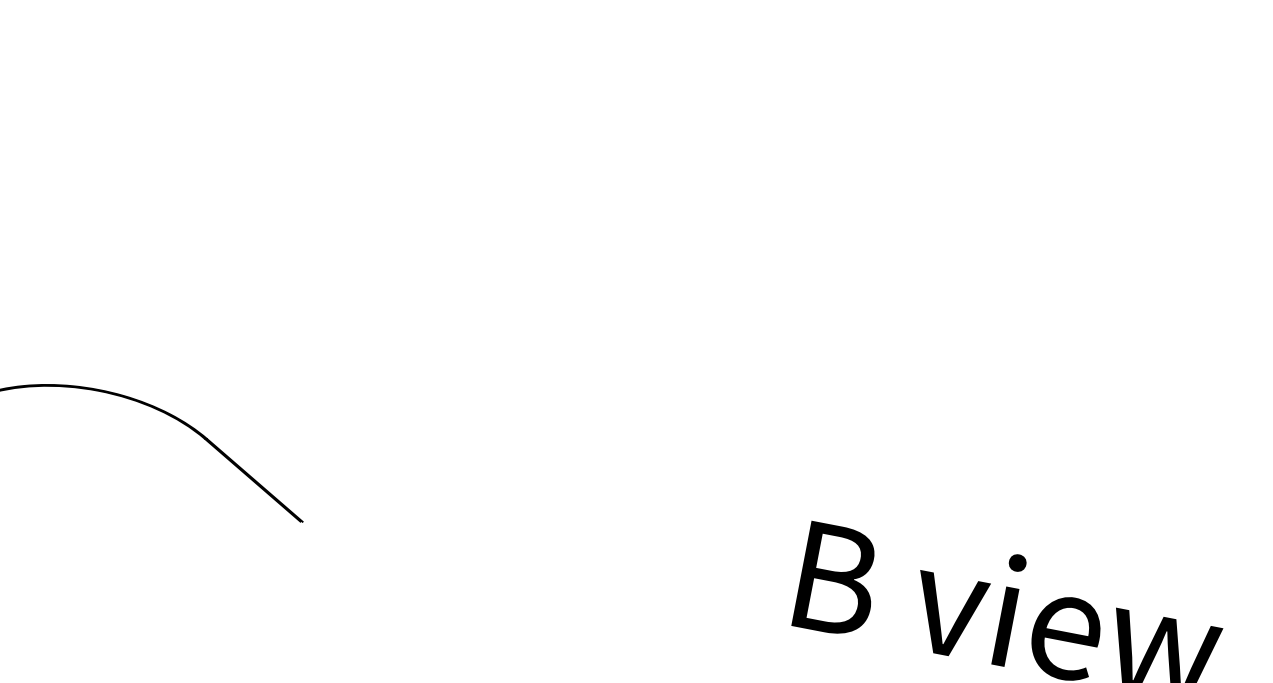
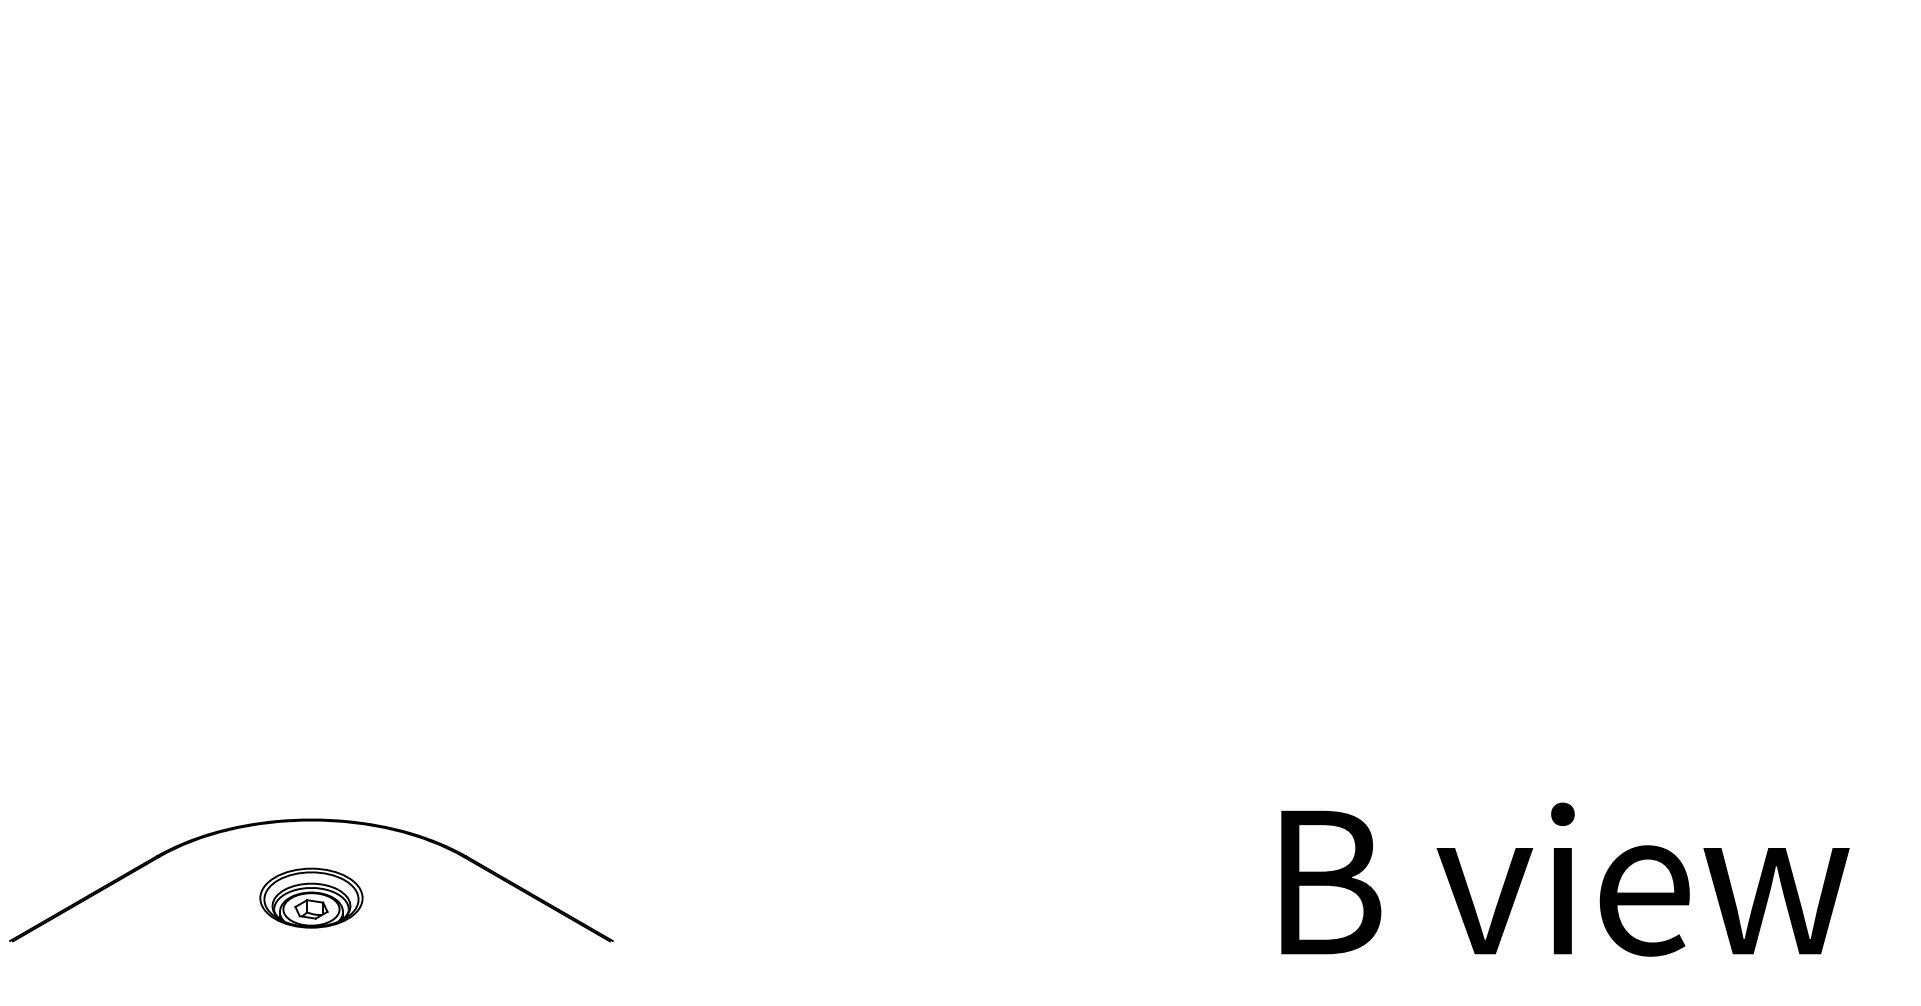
part: (87, 447) -> (311, 897), added

